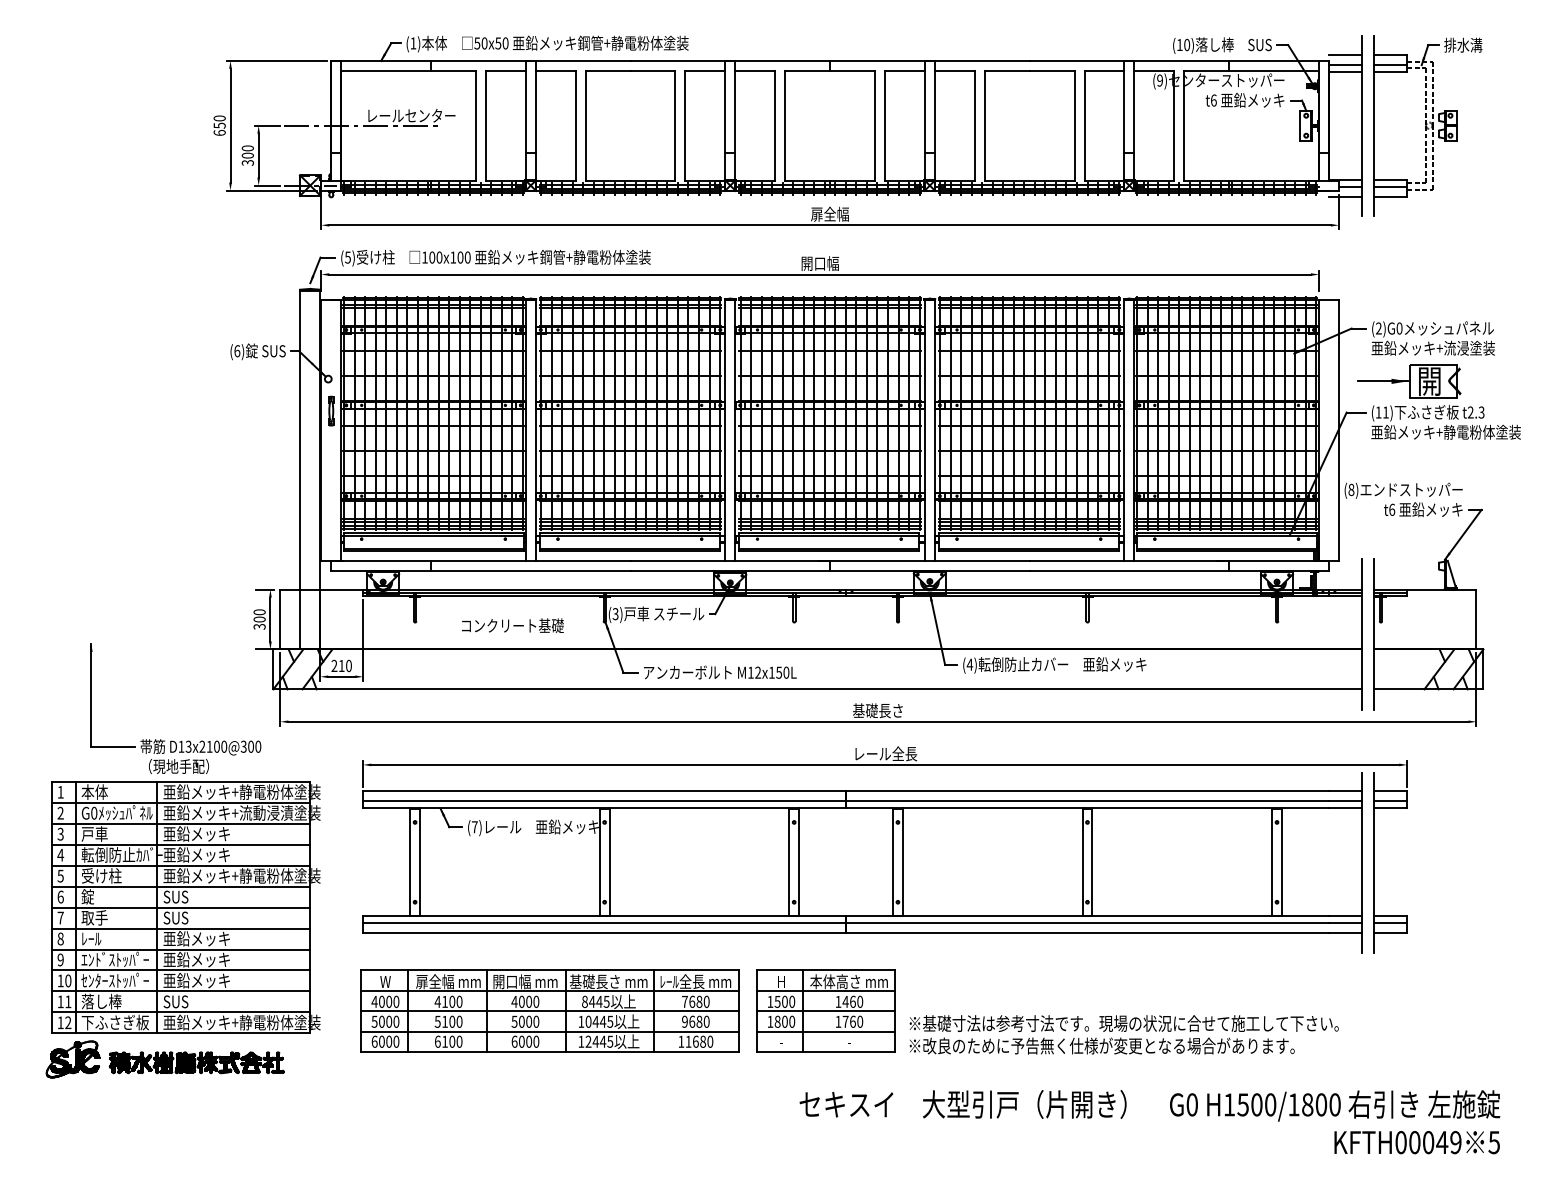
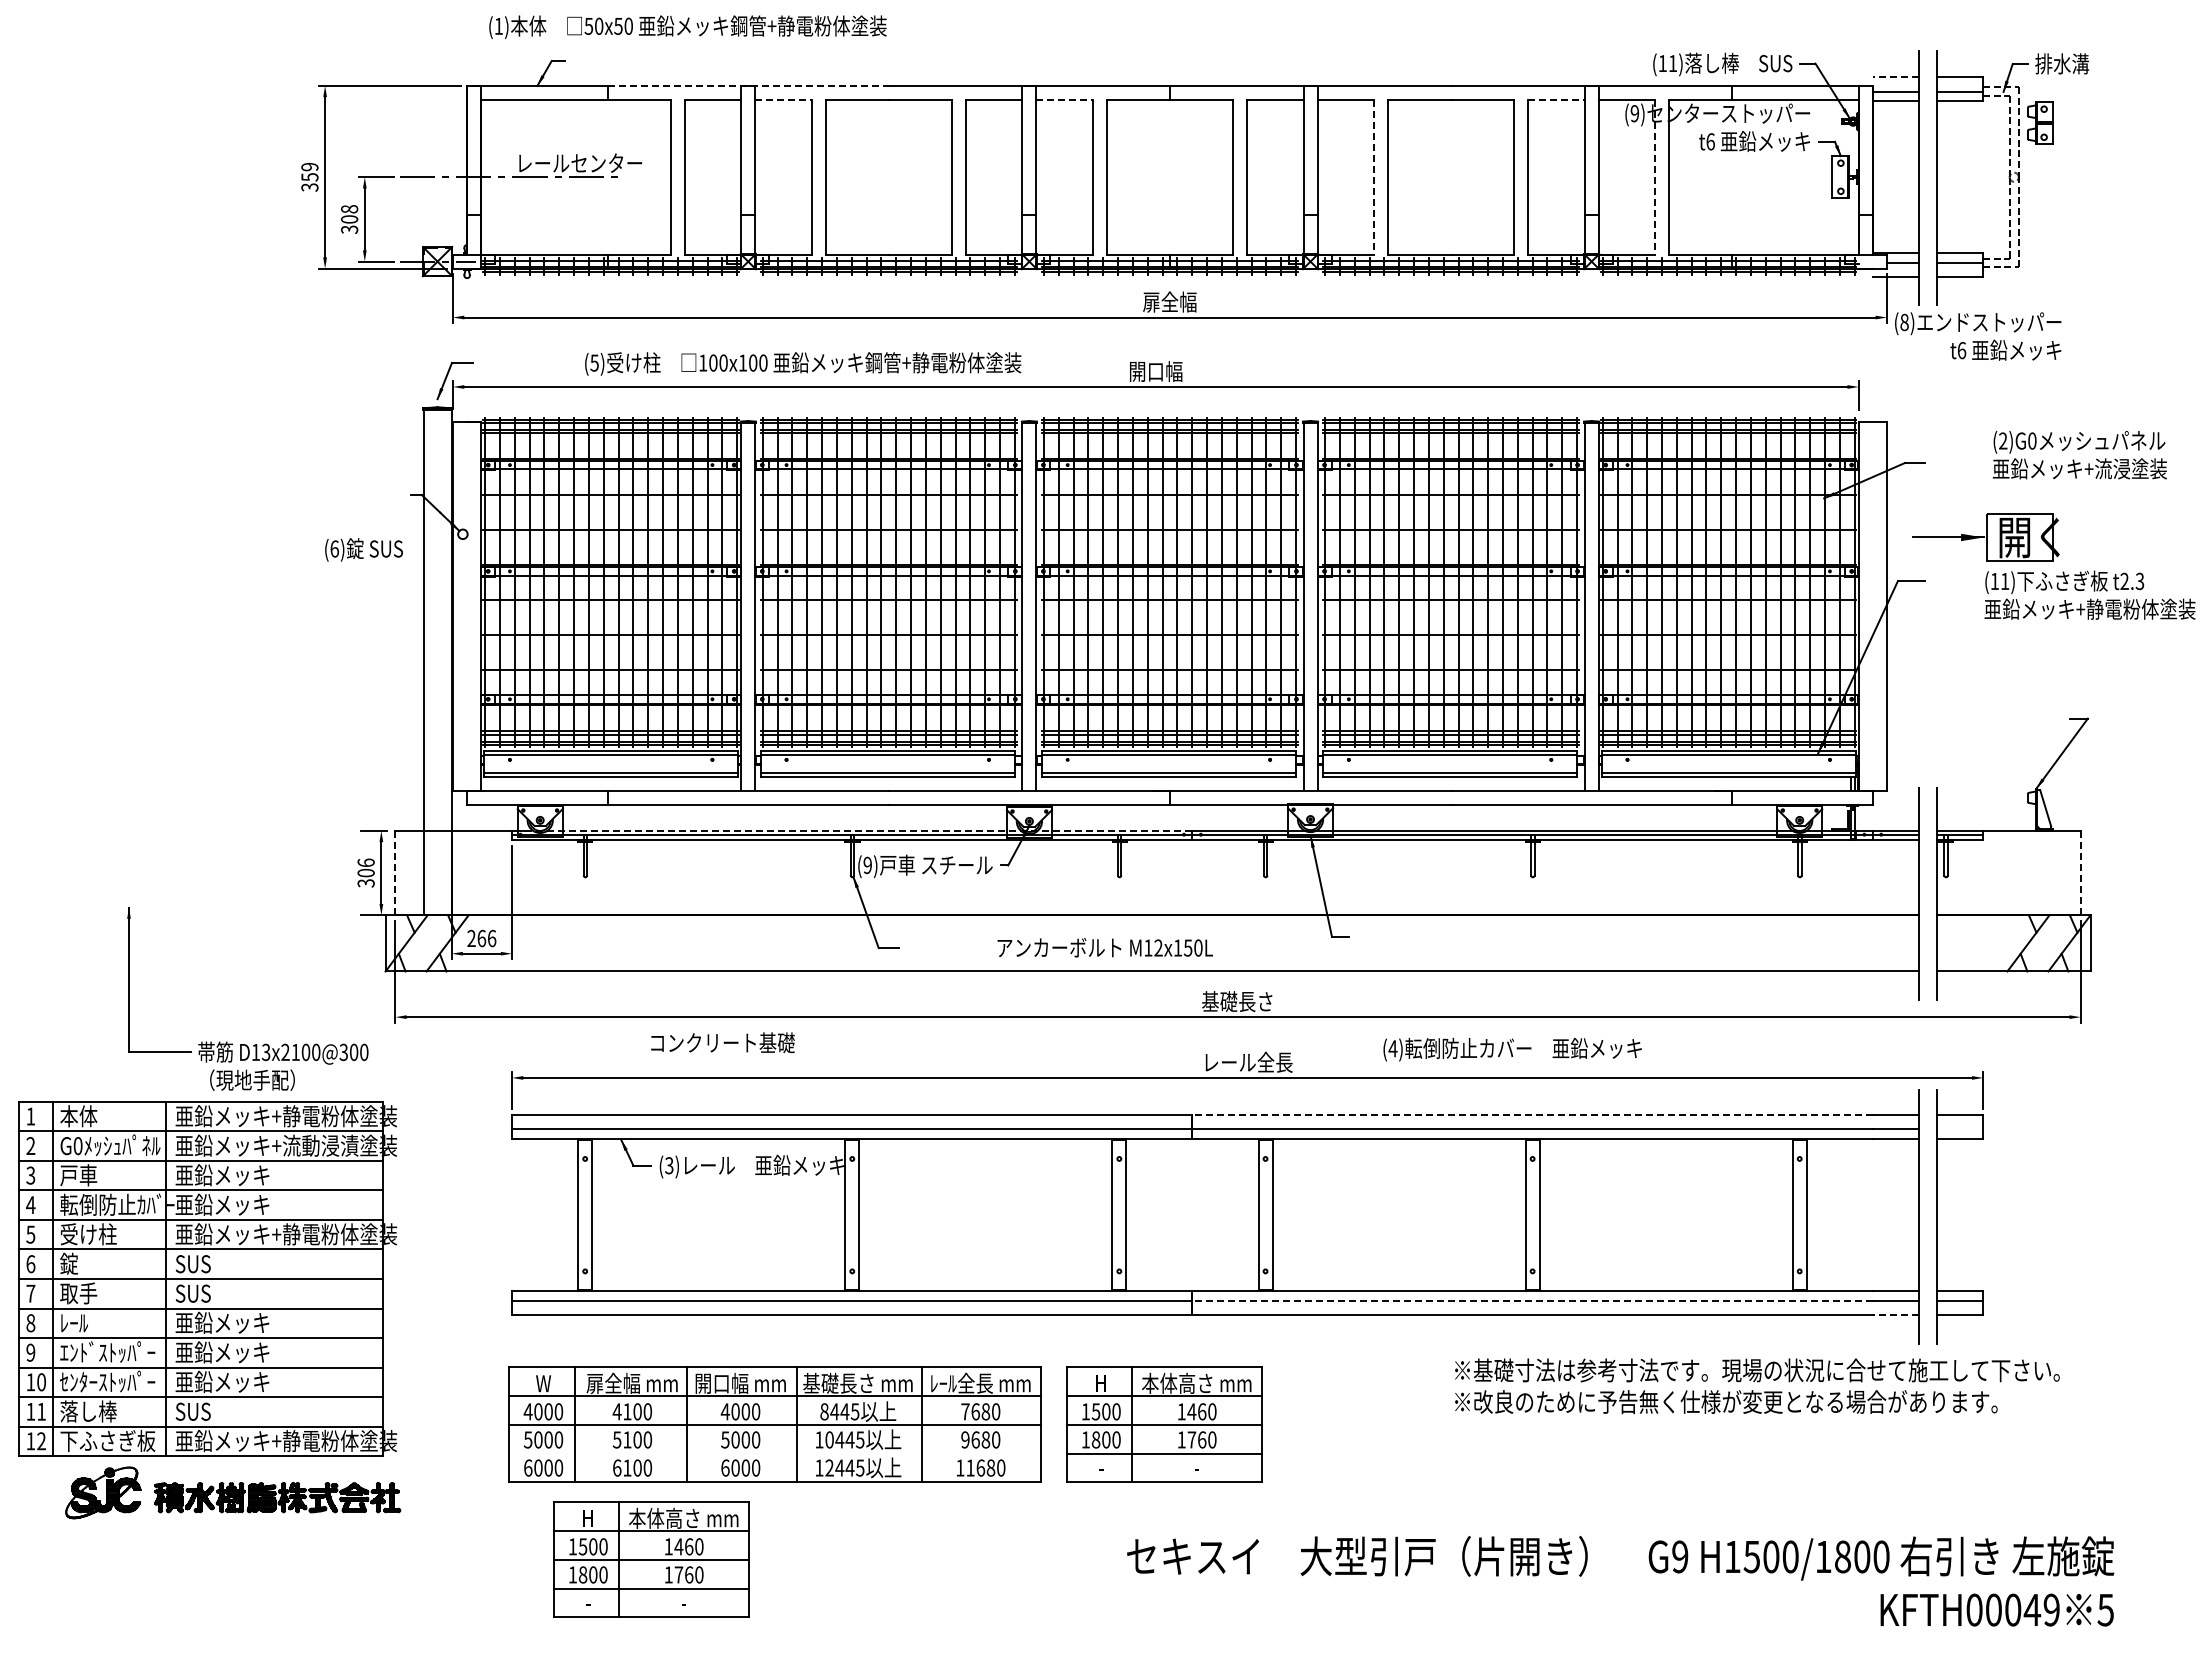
text: (547, 43) -> (687, 26), moved
text: (1186, 44) -> (1672, 63), (10) -> (11)
line: (1345, 54) -> (1895, 77), solid -> dashed
line: (530, 60) -> (748, 85), solid -> dashed
line: (555, 70) -> (783, 99), solid -> dashed
line: (755, 70) -> (1065, 99), solid -> dashed
line: (1105, 70) -> (1557, 99), solid -> dashed
text: (219, 125) -> (309, 176), 650 -> 359
line: (974, 125) -> (1373, 177), solid -> dashed
line: (1173, 125) -> (1654, 177), solid -> dashed
part: (1447, 125) -> (2040, 122), moved
text: (247, 148) -> (349, 209), 300 -> 308
text: (496, 257) -> (803, 363), moved
text: (1433, 338) -> (2079, 455), moved
text: (257, 351) -> (363, 549), moved
part: (331, 411) -> (467, 579), removed
text: (1445, 421) -> (2089, 594), moved
text: (1403, 499) -> (1978, 336), moved
line: (604, 589) -> (851, 830), solid -> dashed
text: (259, 612) -> (365, 862), 300 -> 306
text: (615, 614) -> (867, 865), (3) -> (9)
line: (280, 619) -> (395, 873), solid -> dashed
line: (1476, 619) -> (2080, 873), solid -> dashed
text: (512, 625) -> (722, 1042), moved
text: (345, 665) -> (486, 938), 210 -> 266
text: (1054, 665) -> (1512, 1049), moved
text: (719, 672) -> (1104, 947), moved
line: (1087, 791) -> (1532, 1115), solid -> dashed
line: (1390, 801) -> (1959, 1129), removed
text: (474, 827) -> (669, 1165), (7) -> (3)
part: (186, 907) -> (207, 1278), moved
line: (1087, 922) -> (1532, 1300), solid -> dashed
line: (1345, 933) -> (1895, 1315), solid -> dashed
line: (550, 1031) -> (775, 1453), removed
text: (1124, 1035) -> (1757, 1386), moved
text: (1192, 1104) -> (1680, 1556), G0 -> G9
part: (462, 1106) -> (651, 1559), added

